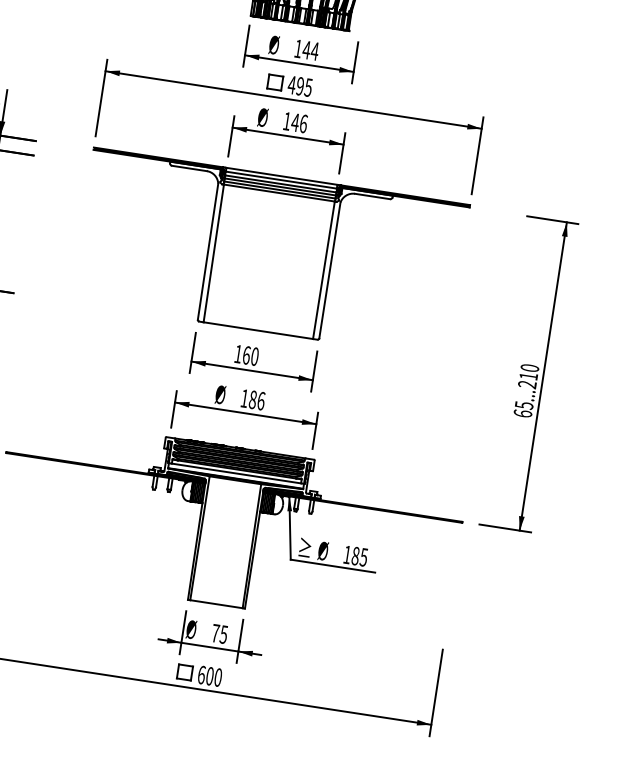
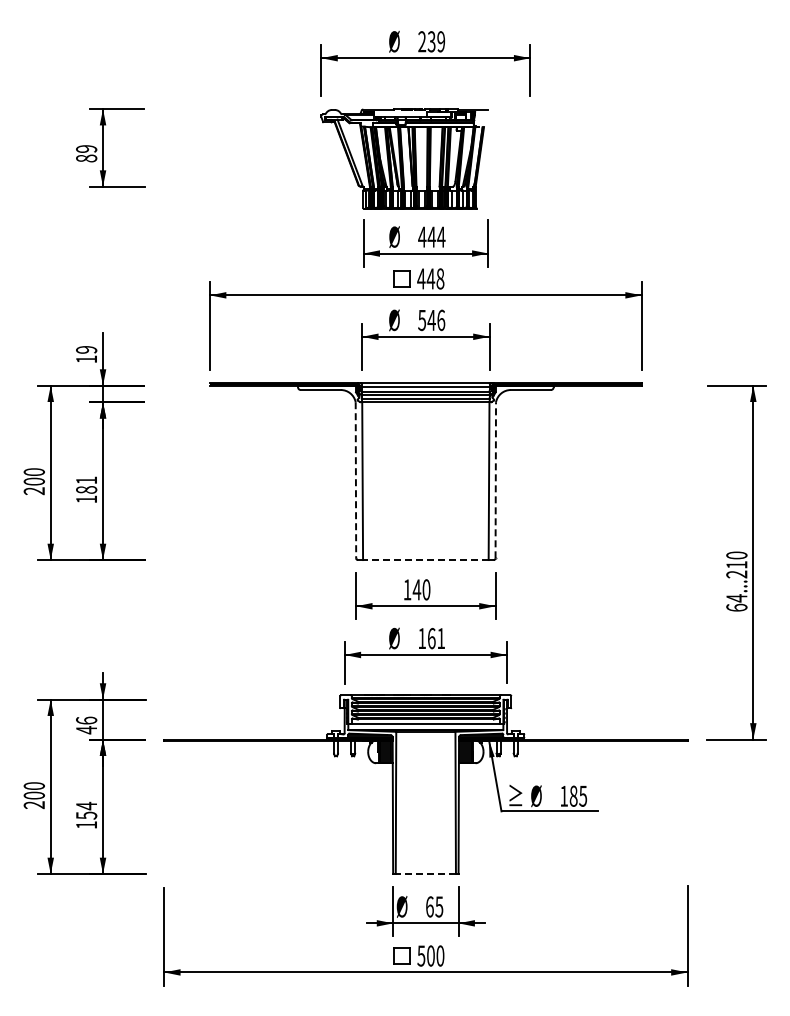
text: (298, 48) -> (422, 236), 144 -> 444
text: (304, 86) -> (435, 278), 495 -> 448
text: (286, 121) -> (421, 320), 146 -> 546
line: (207, 251) -> (355, 480), solid -> dashed
line: (329, 269) -> (495, 479), solid -> dashed
line: (257, 330) -> (425, 560), solid -> dashed
text: (246, 355) -> (416, 589), 160 -> 140
text: (257, 400) -> (436, 638), 186 -> 161
text: (523, 405) -> (736, 598), 65...210 -> 64...210
line: (216, 604) -> (425, 874), solid -> dashed
text: (215, 632) -> (429, 906), 75 -> 65
text: (201, 674) -> (421, 955), 600 -> 500

